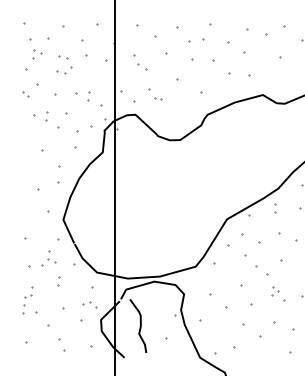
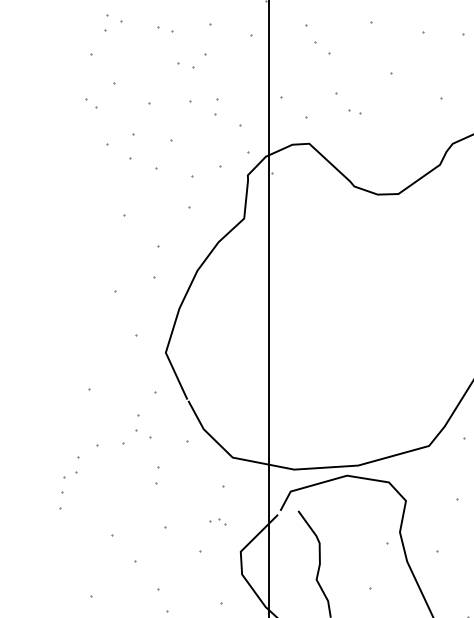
part: (64, 70) -> (191, 61), moved
part: (46, 116) -> (132, 147), size x1.6
part: (27, 300) -> (68, 483), moved
part: (89, 304) -> (217, 521), size x0.6

